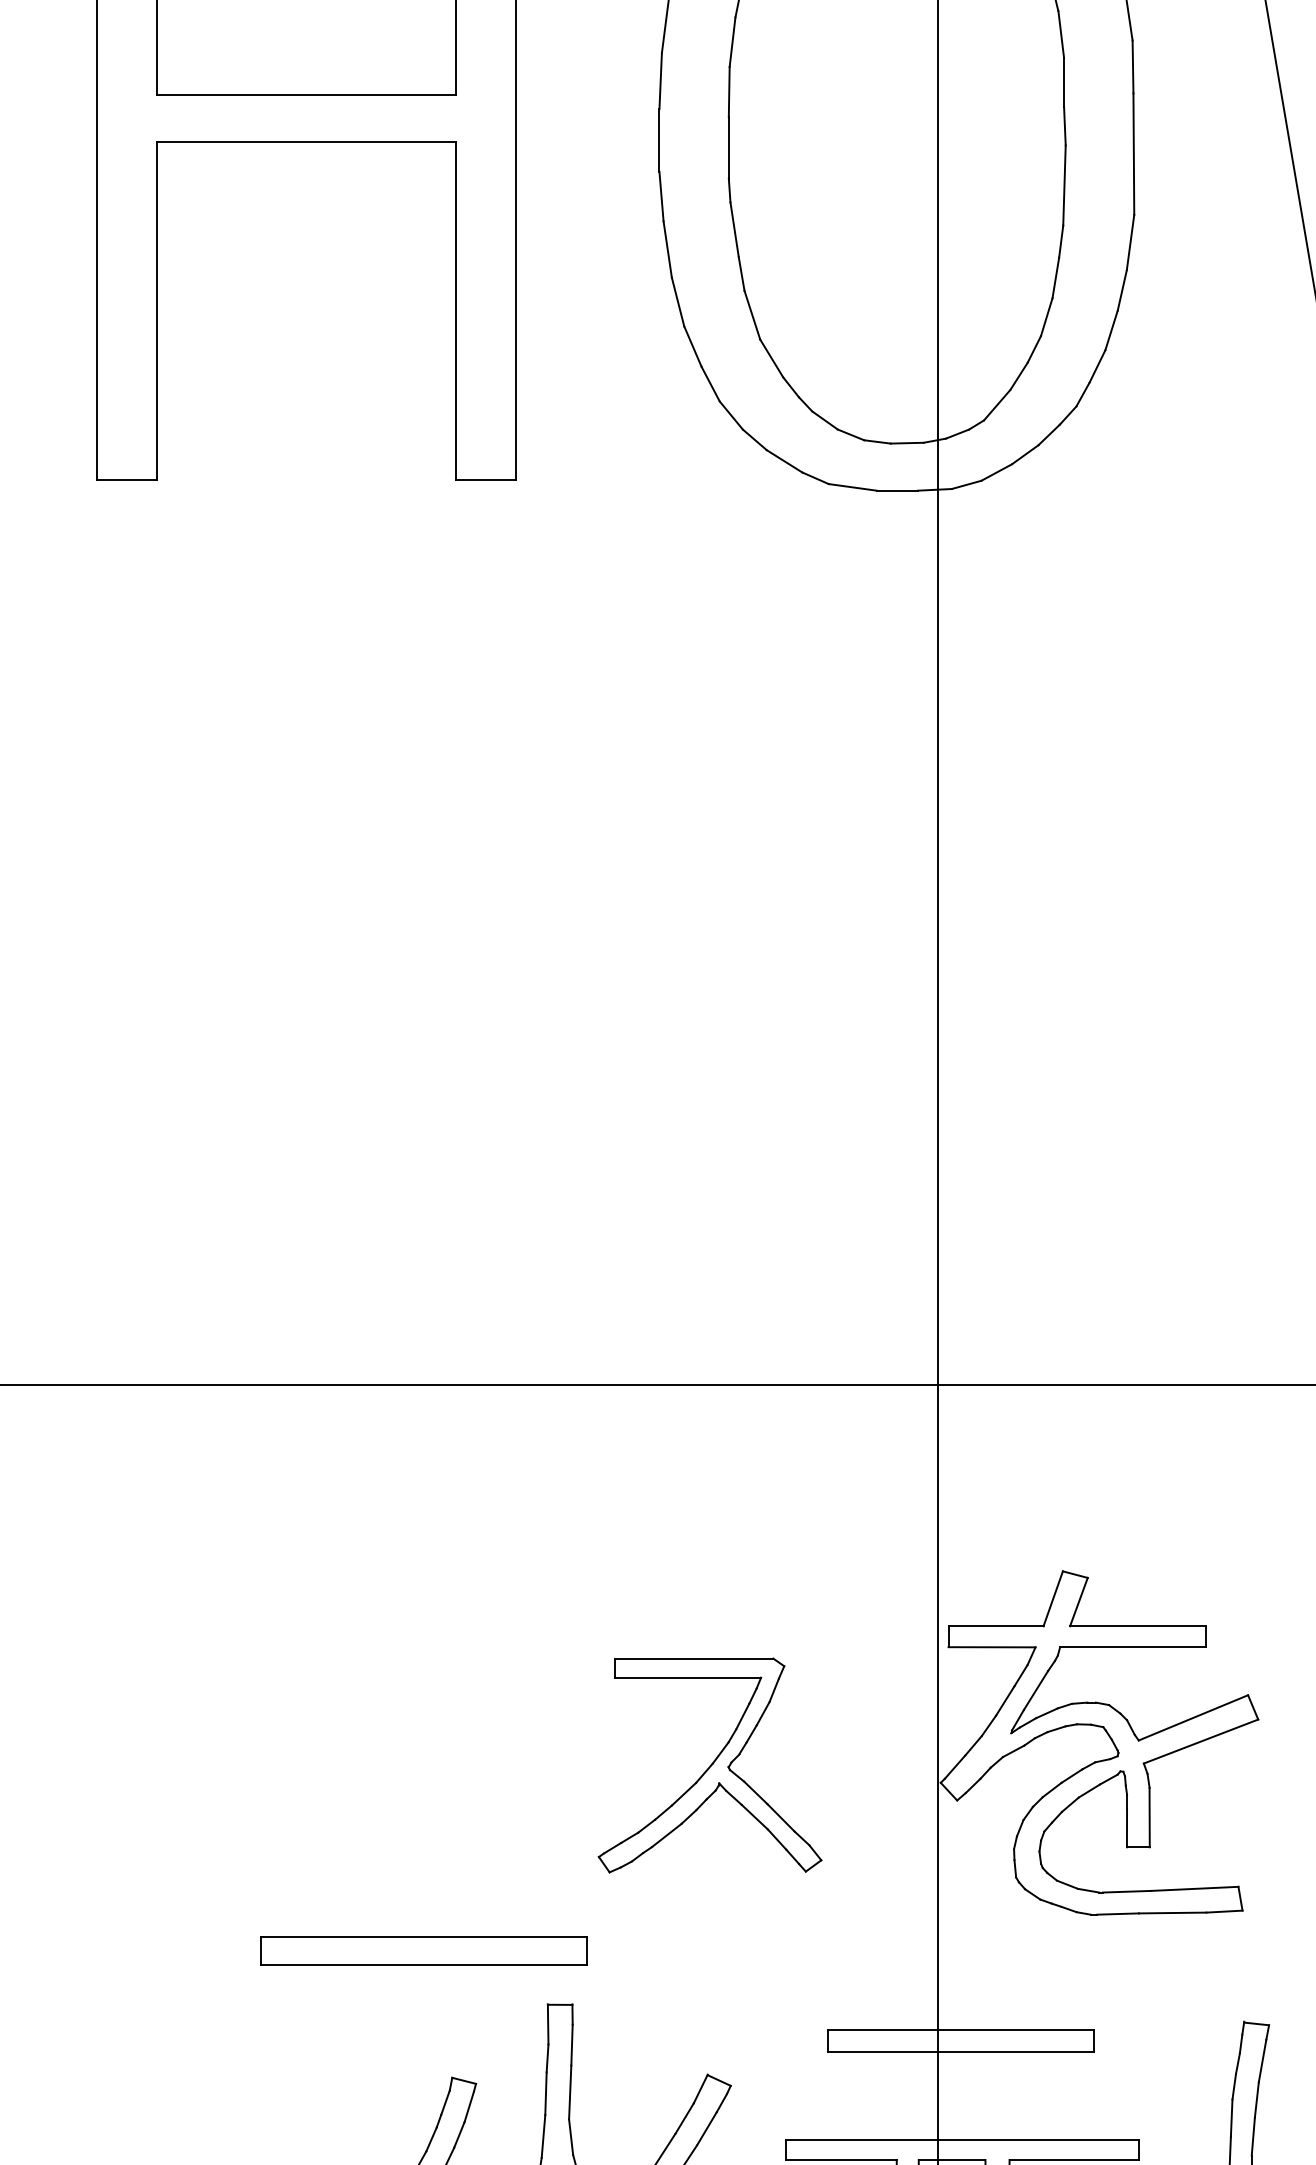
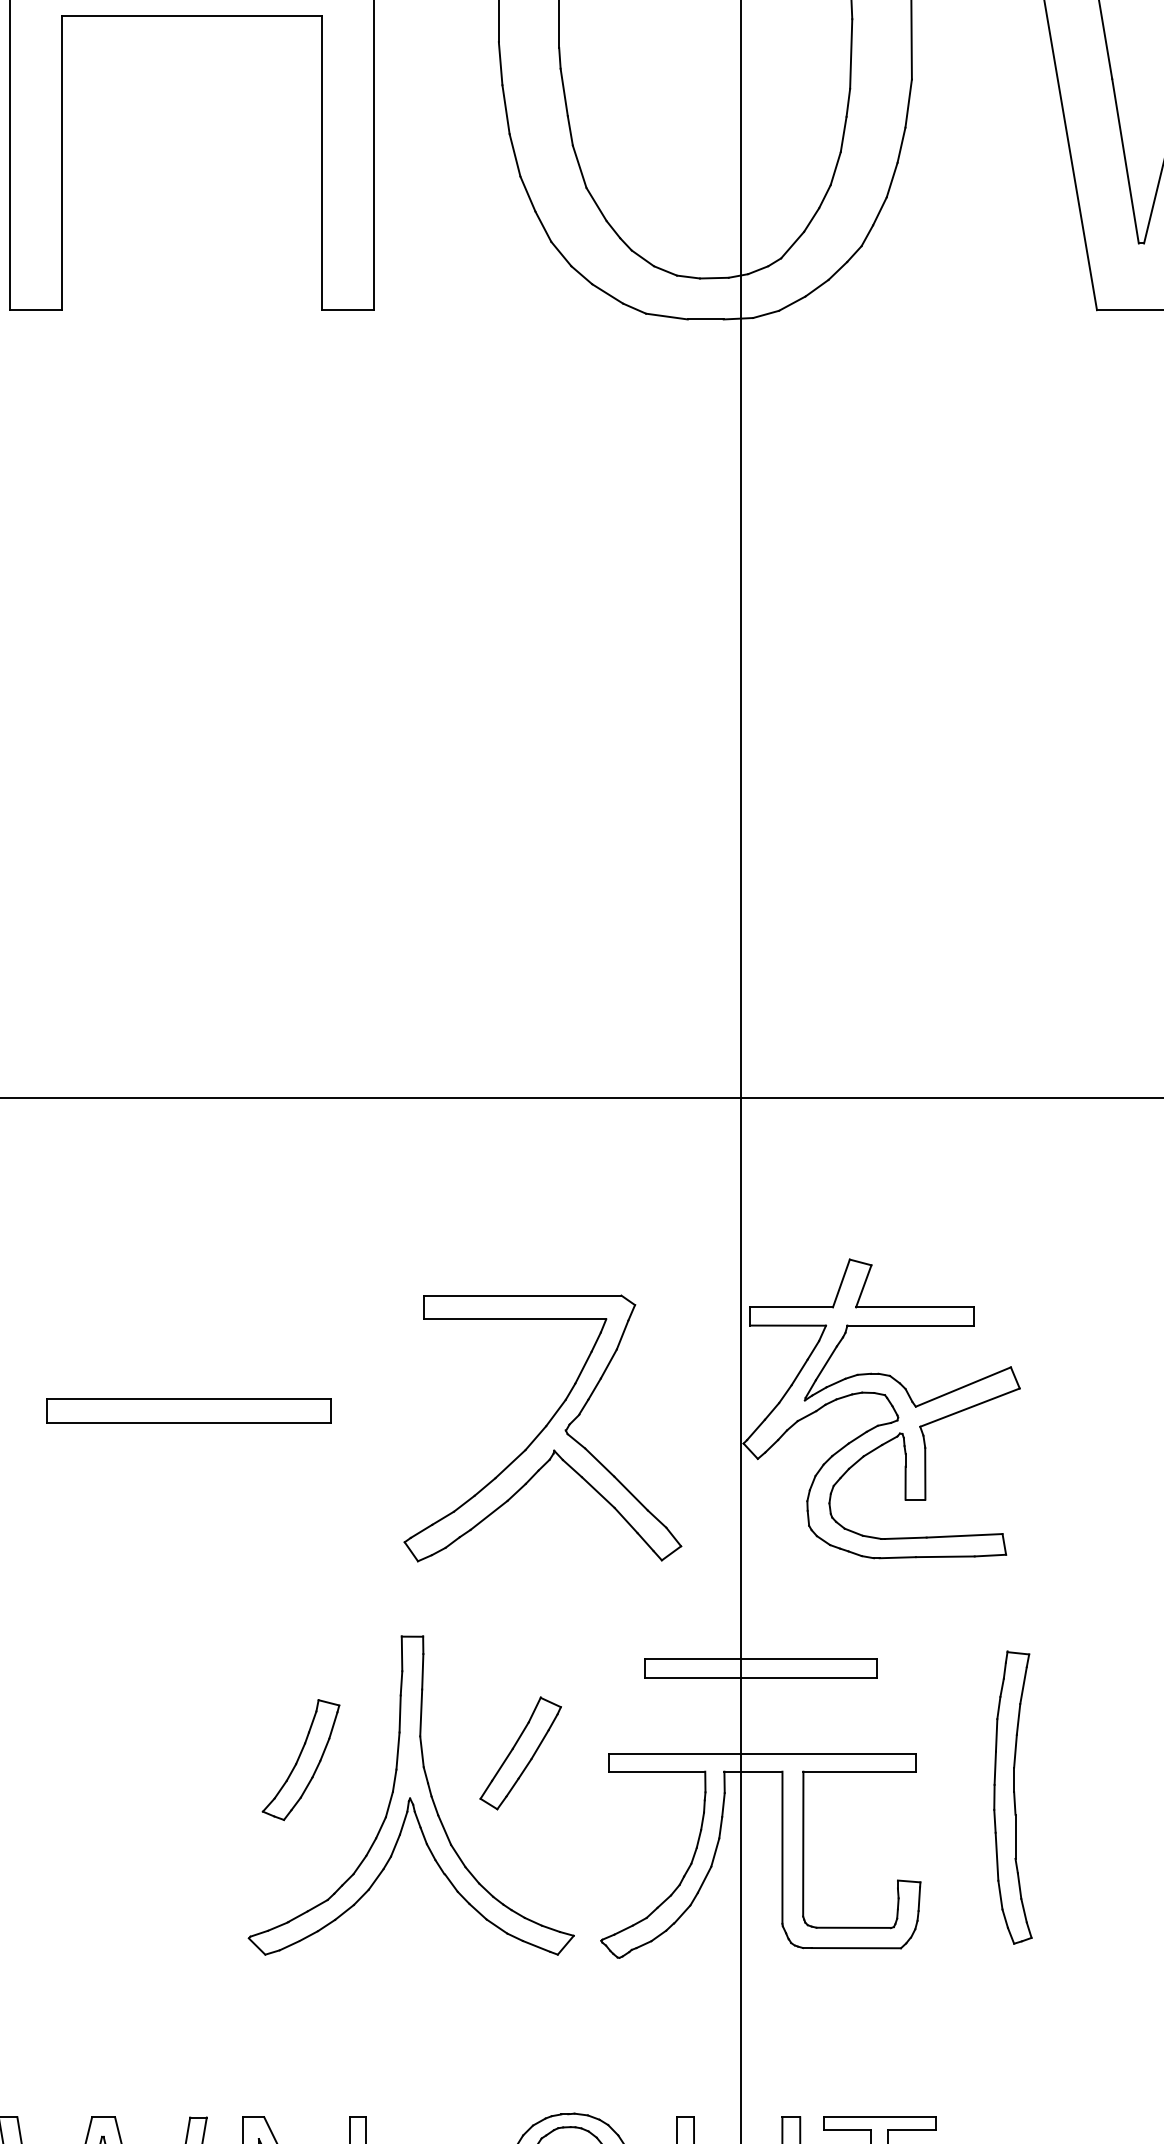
part: (709, 1765) -> (542, 1428), size x1.43
part: (423, 1950) -> (188, 1410), moved

